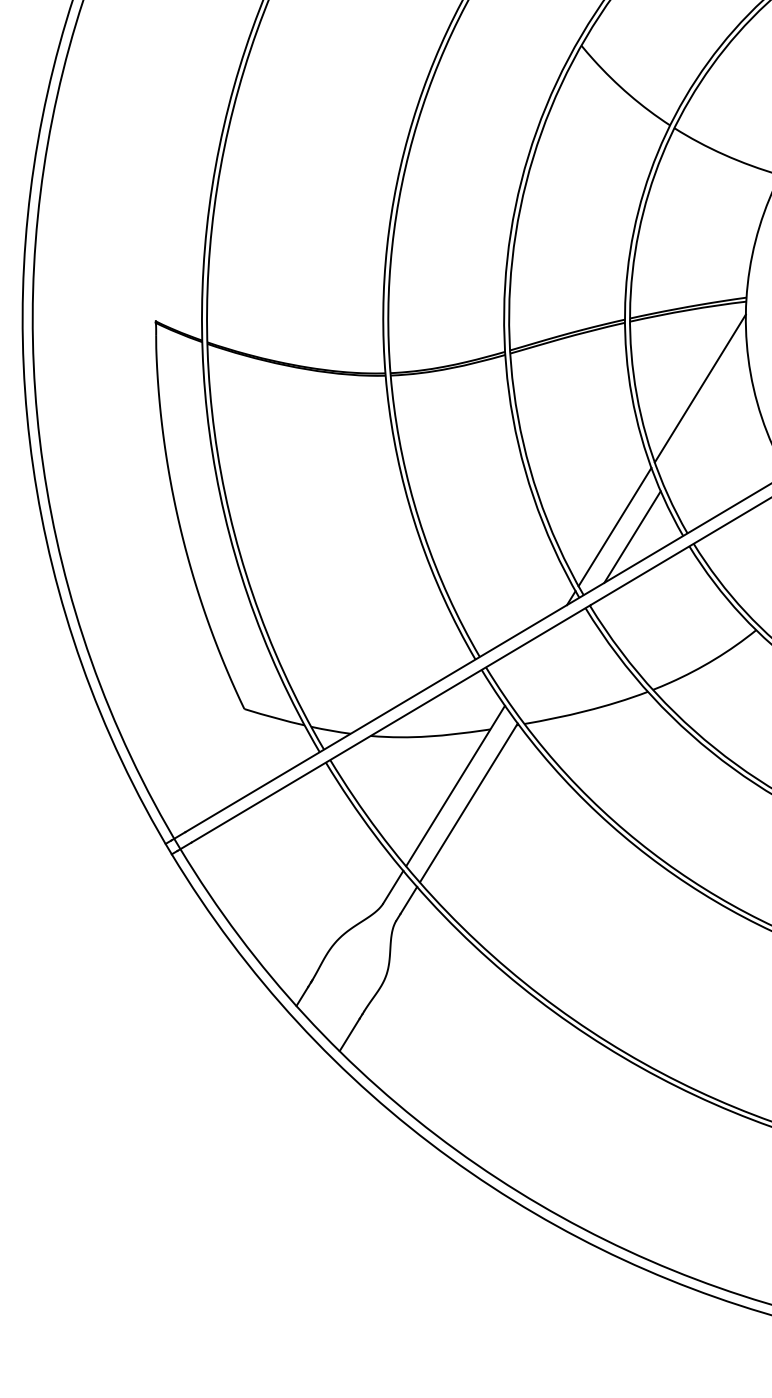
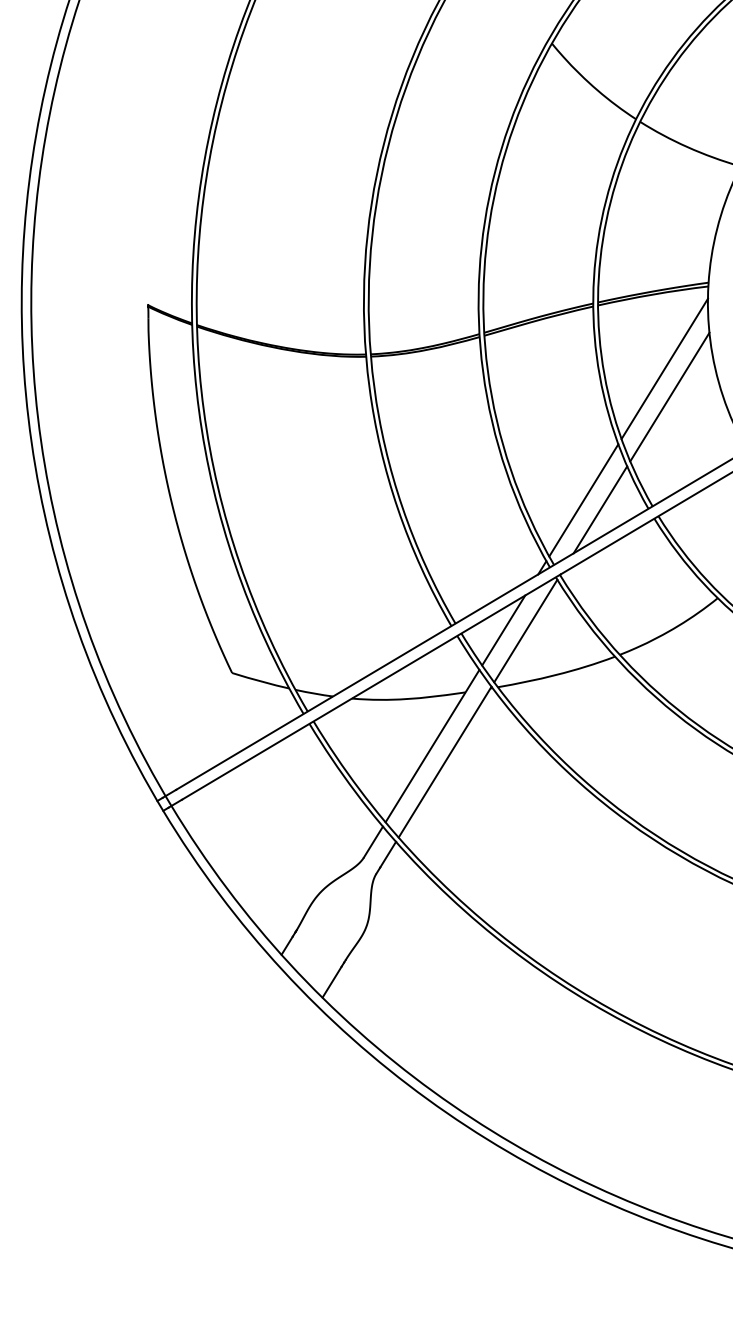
line: (705, 417) -> (669, 396), added
line: (530, 664) -> (503, 630), added
line: (553, 664) -> (525, 630), added

